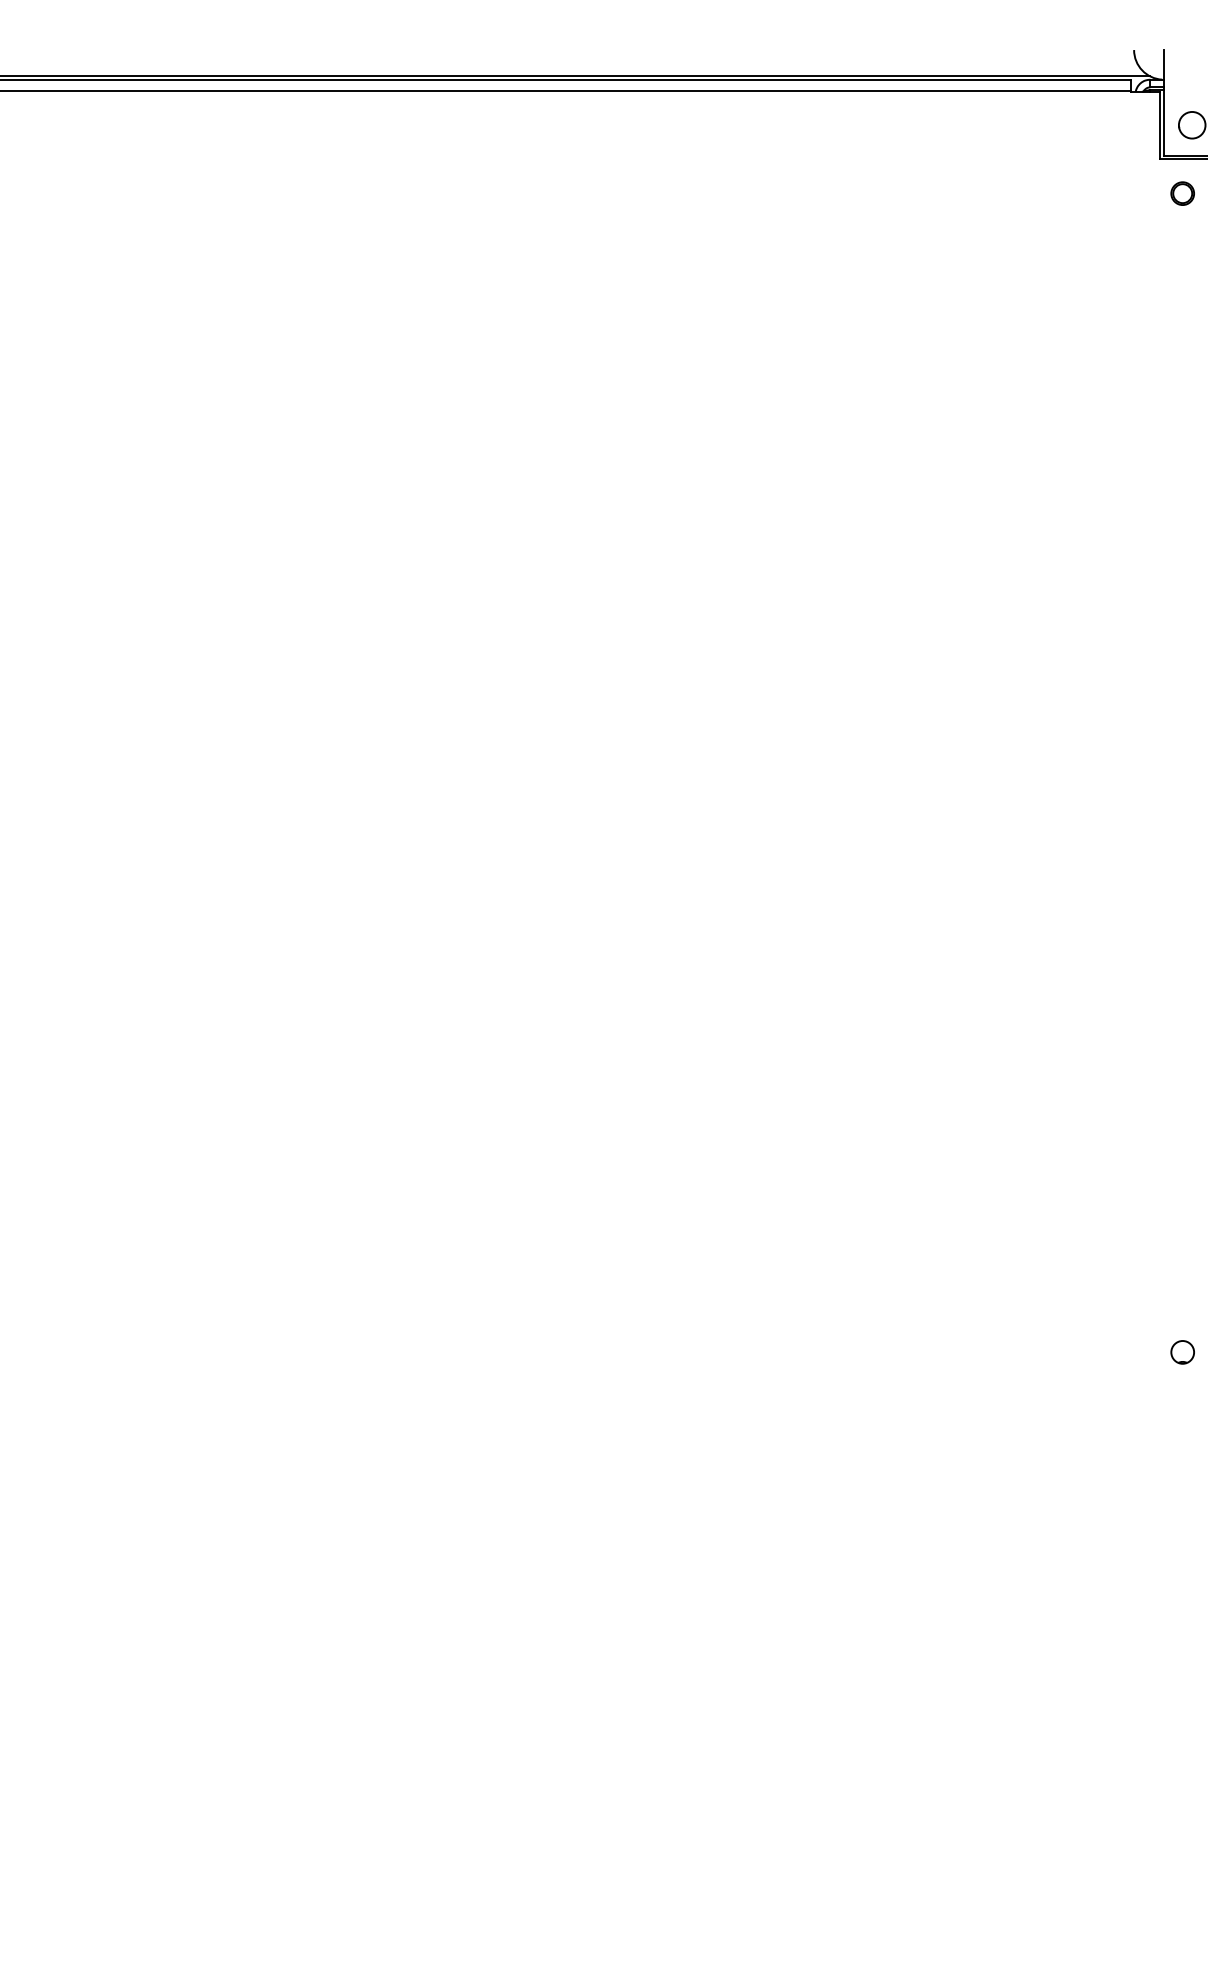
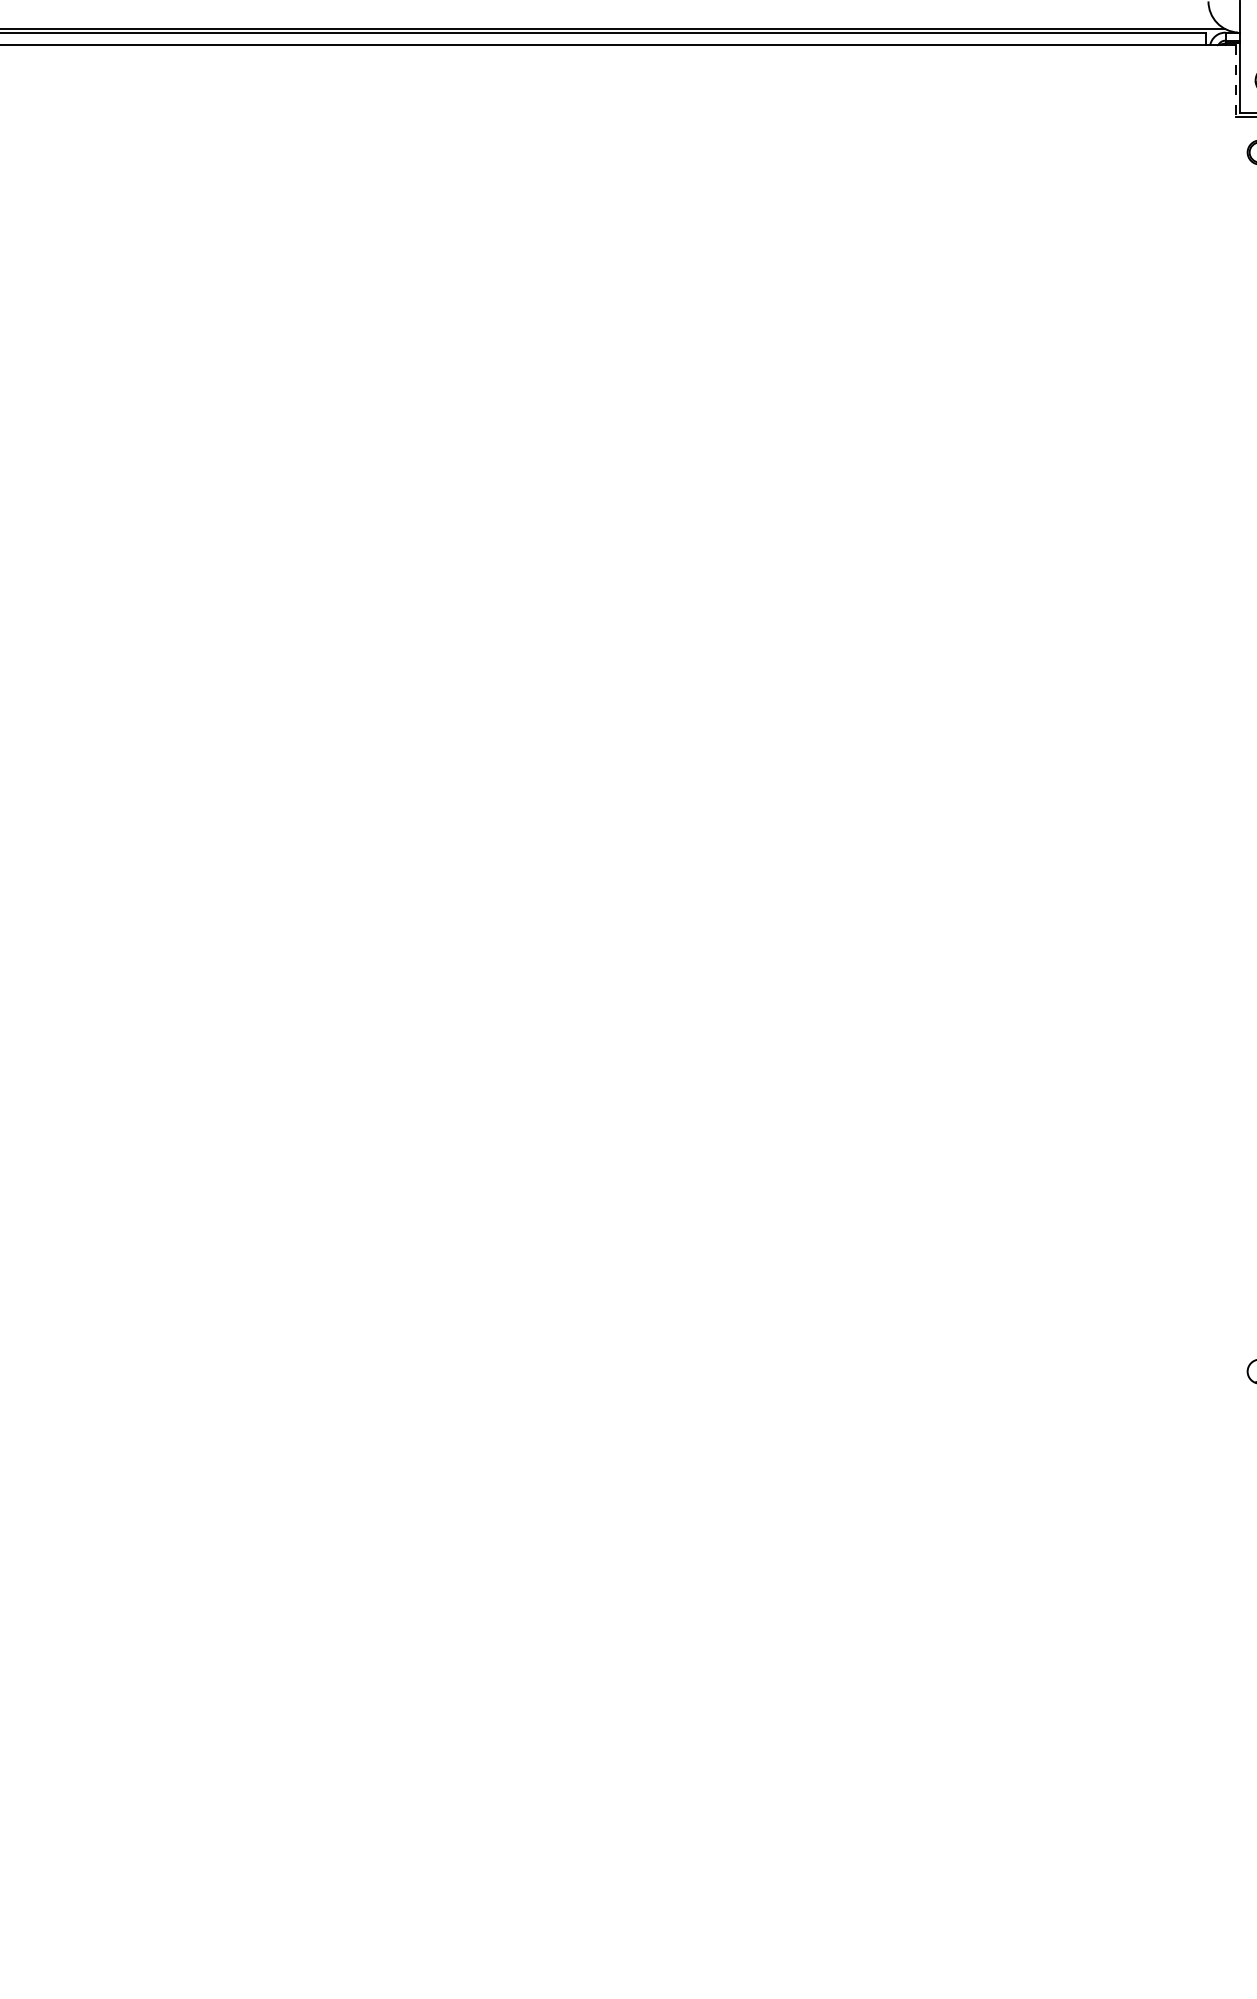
line: (1159, 125) -> (1235, 80), solid -> dashed

